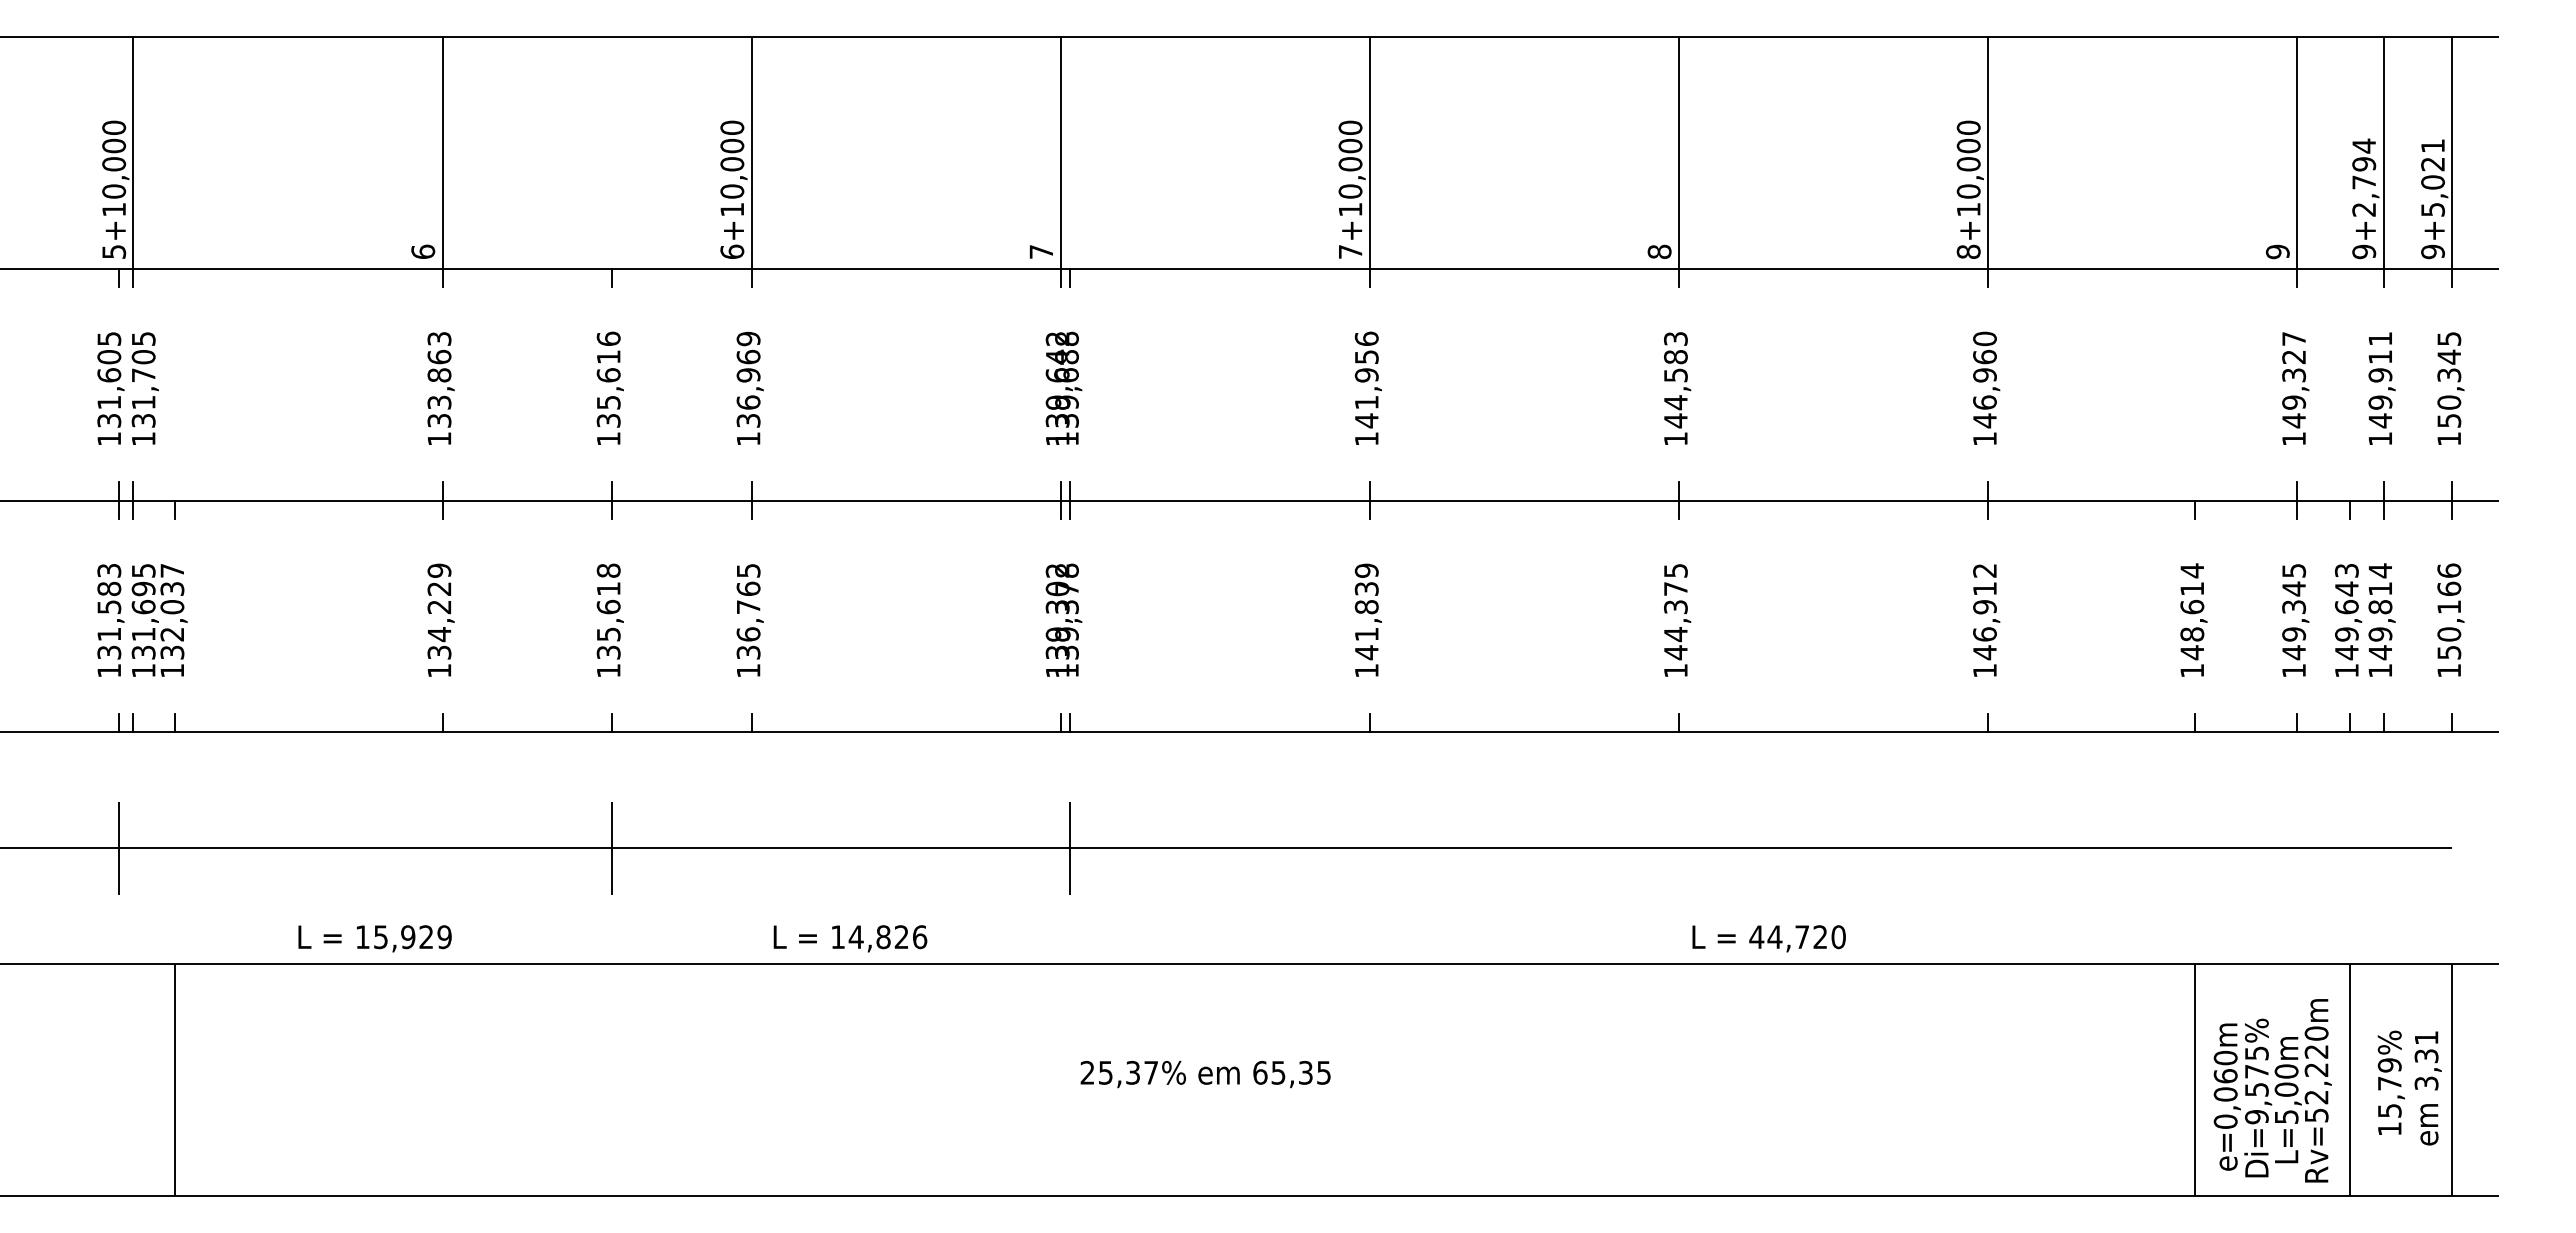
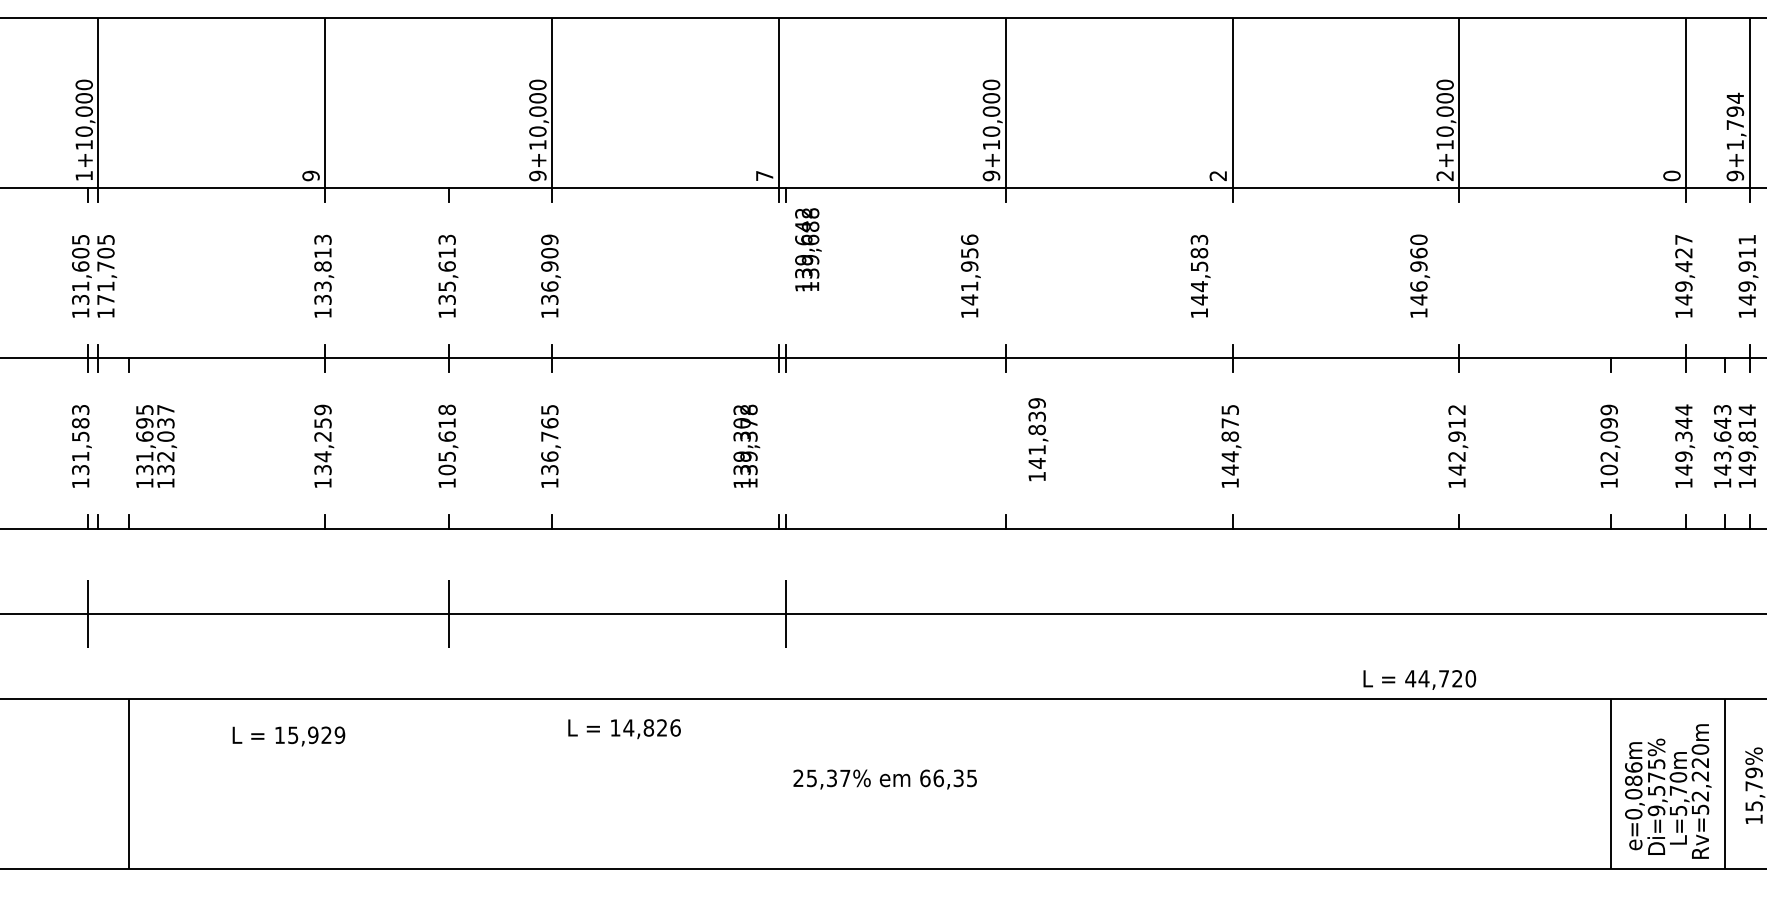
text: (2363, 209) -> (1734, 144), 9+2,794 -> 9+1,794
text: (114, 251) -> (84, 175), 5+10,000 -> 1+10,000
text: (423, 251) -> (311, 175), 6 -> 9
text: (732, 251) -> (538, 175), 6+10,000 -> 9+10,000
text: (1350, 251) -> (991, 175), 7+10,000 -> 9+10,000
text: (1659, 251) -> (1218, 175), 8 -> 2
text: (1968, 251) -> (1444, 175), 8+10,000 -> 2+10,000
text: (2277, 251) -> (1671, 175), 9 -> 0
text: (608, 338) -> (447, 239), 135,616 -> 135,613
text: (439, 356) -> (323, 252), 133,863 -> 133,813
text: (748, 356) -> (549, 252), 136,969 -> 136,909
text: (2294, 374) -> (1684, 265), 149,327 -> 149,427
text: (1063, 387) -> (808, 249), moved
text: (1367, 387) -> (970, 275), moved
text: (1986, 387) -> (1420, 275), moved
text: (1677, 388) -> (1200, 276), moved
text: (143, 420) -> (105, 299), 131,705 -> 171,705
text: (2294, 570) -> (1684, 409), 149,345 -> 149,344
text: (439, 588) -> (323, 422), 134,229 -> 134,259
text: (1675, 607) -> (1229, 436), 144,375 -> 144,875
text: (2192, 611) -> (1609, 439), 148,614 -> 102,099
text: (1063, 619) -> (746, 445), moved
text: (1367, 619) -> (1037, 439), moved
text: (159, 620) -> (156, 446), moved
text: (1984, 634) -> (1456, 456), 146,912 -> 142,912
text: (2346, 634) -> (1722, 456), 149,643 -> 143,643
text: (608, 652) -> (447, 469), 135,618 -> 105,618
text: (374, 938) -> (288, 736), moved
text: (850, 938) -> (624, 728), moved
text: (1768, 938) -> (1419, 679), moved
text: (2225, 1066) -> (1633, 773), e=0,060m -> e=0,086m
text: (1278, 1072) -> (938, 778), 65,35 -> 66,35
text: (2286, 1089) -> (1678, 790), L=5,00m -> L=5,70m

